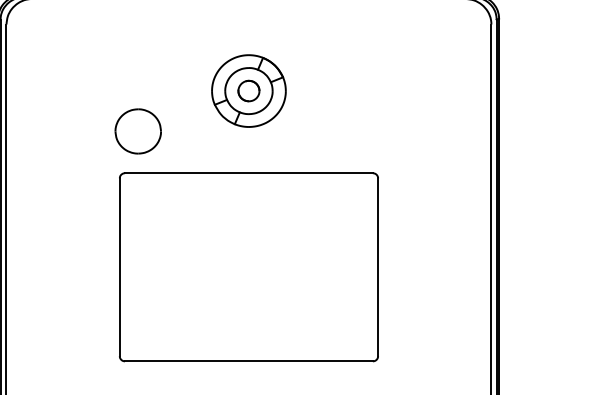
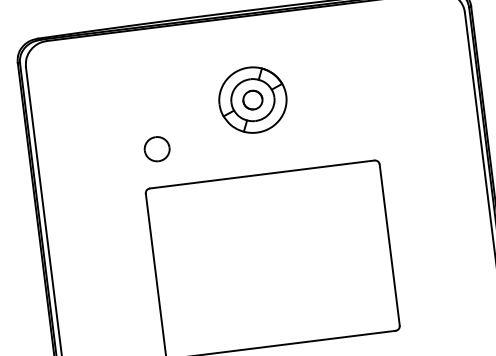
part: (137, 131) -> (156, 149), size x0.6

